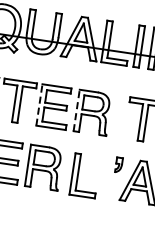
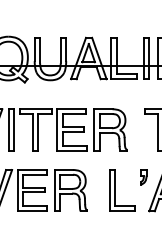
line: (39, 104) -> (57, 129), dashed -> solid
line: (76, 110) -> (94, 129), dashed -> solid
part: (78, 174) -> (115, 190), moved

